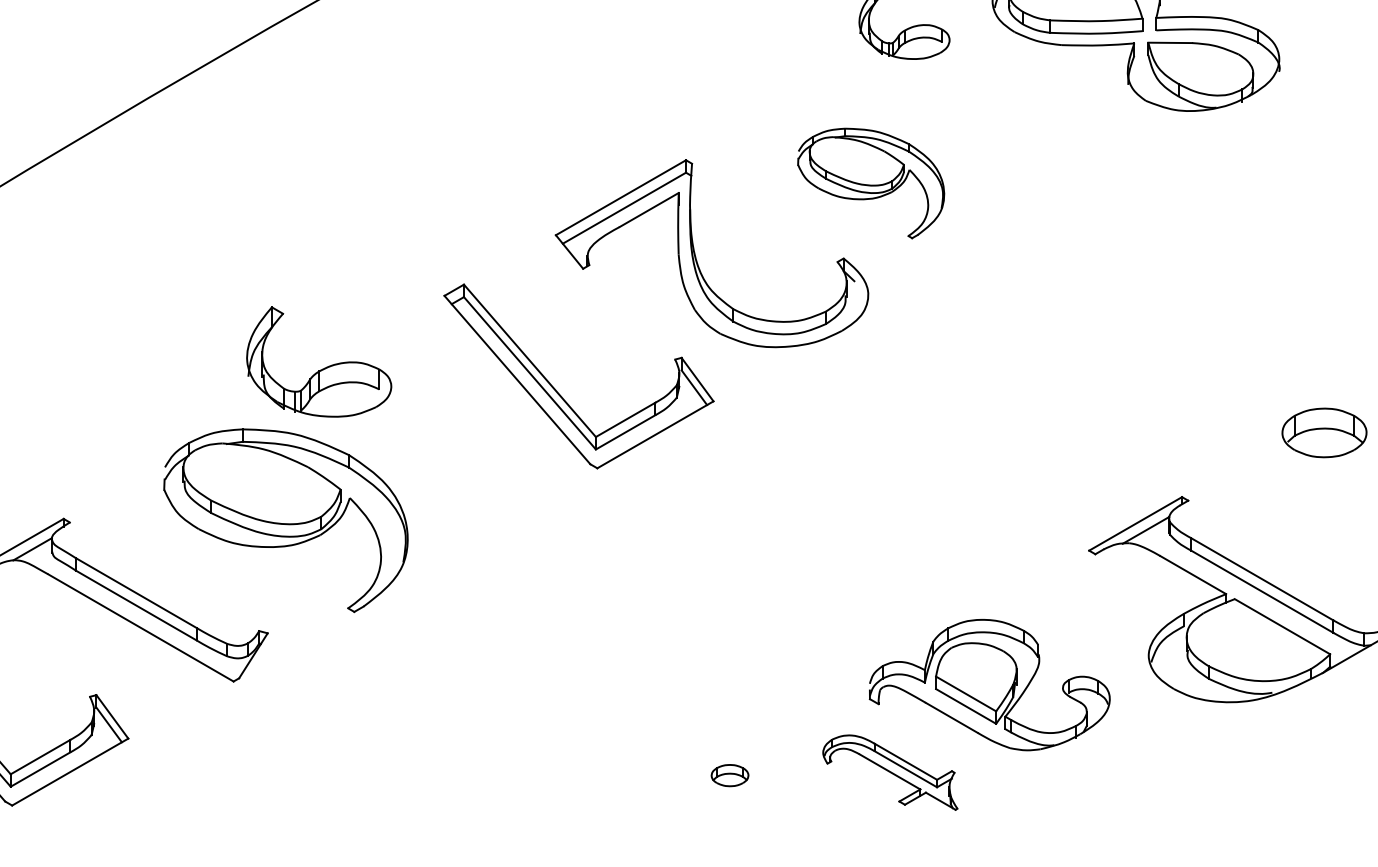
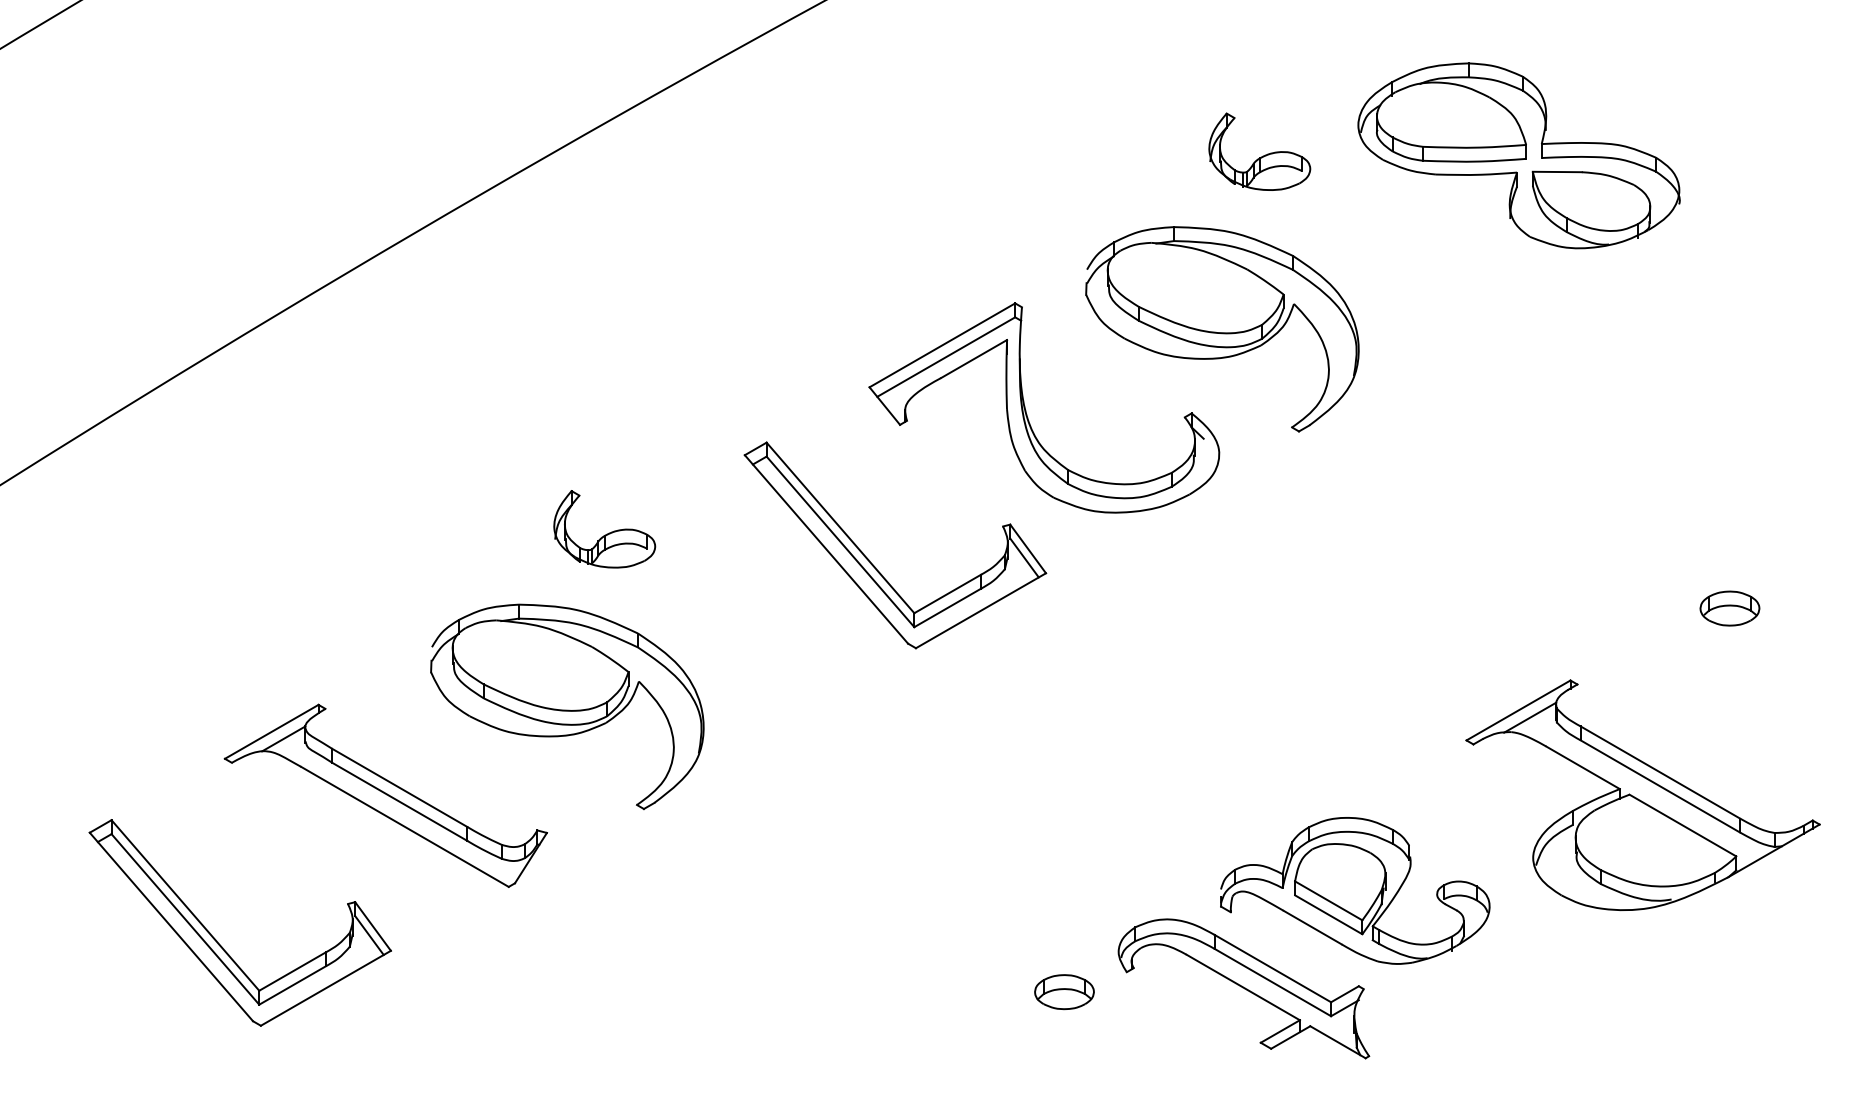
part: (871, 183) -> (1222, 329), size x1.67
part: (319, 362) -> (604, 529), size x0.62
part: (1324, 432) -> (1729, 608), size x0.62
part: (889, 772) -> (1243, 988), size x1.67
part: (730, 775) -> (1064, 992), size x1.43

